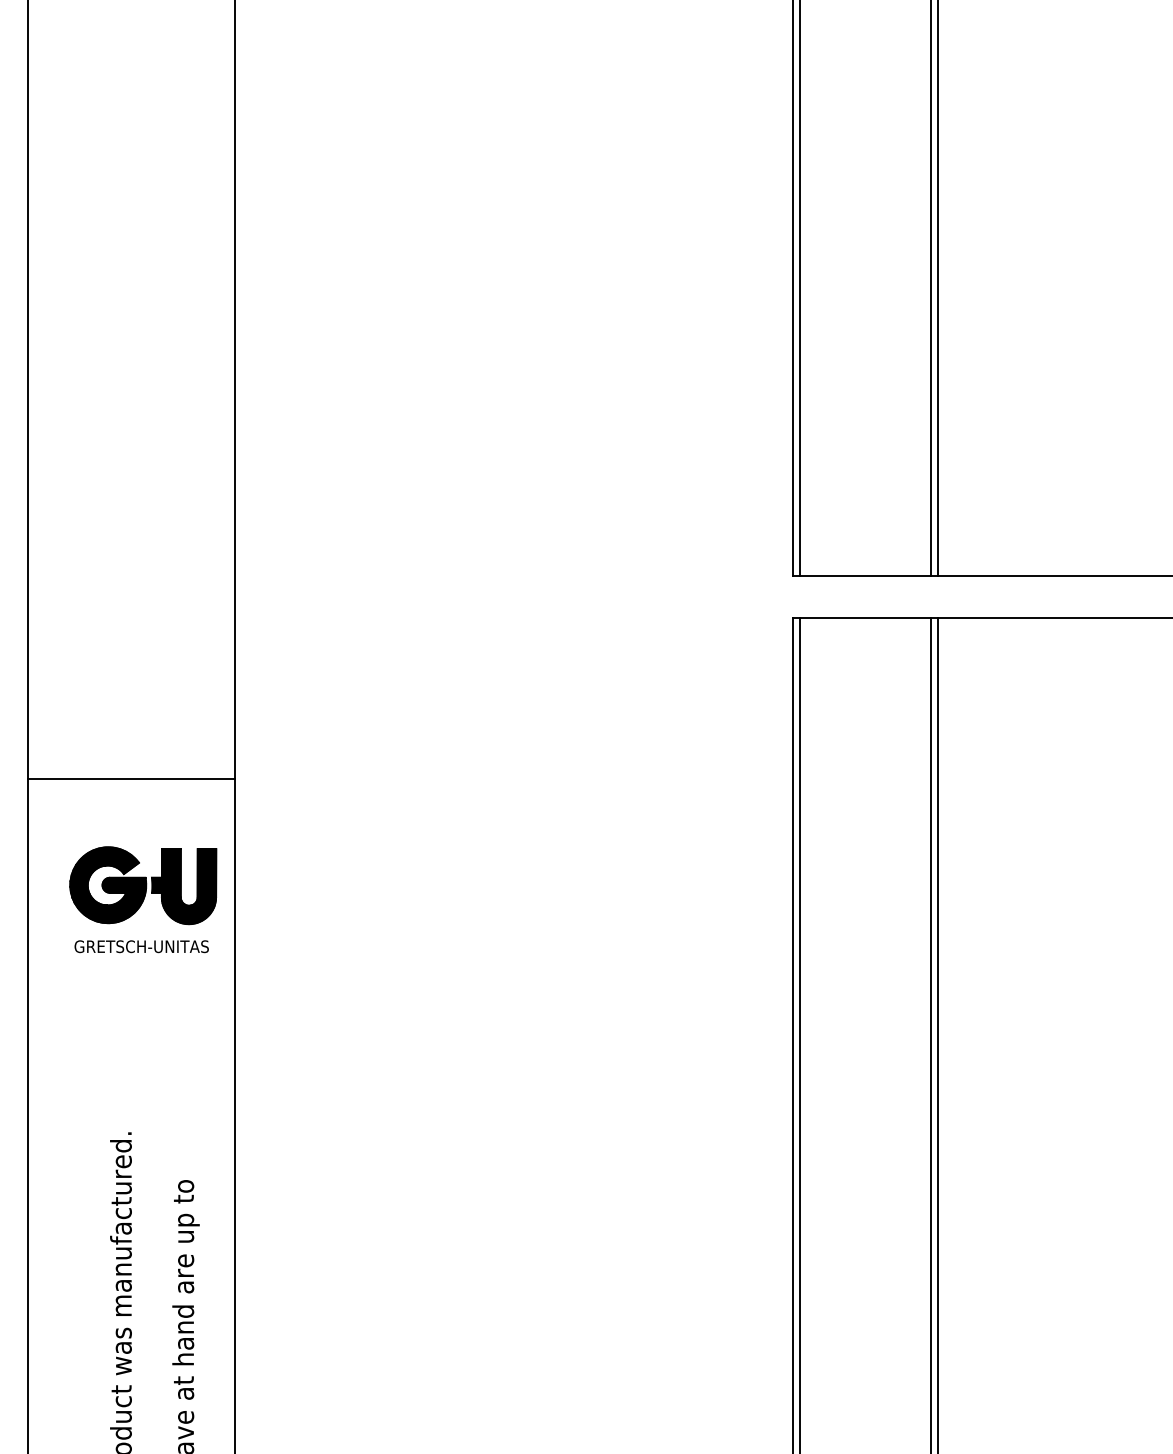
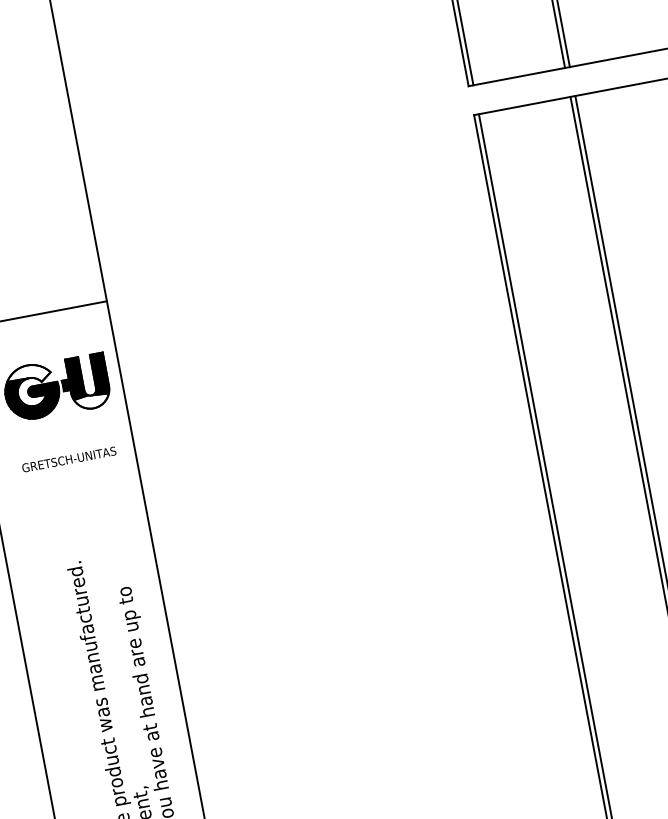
fill: (107, 860) -> (28, 374), removed
fill: (188, 914) -> (92, 401), removed
text: (141, 946) -> (69, 459), moved

